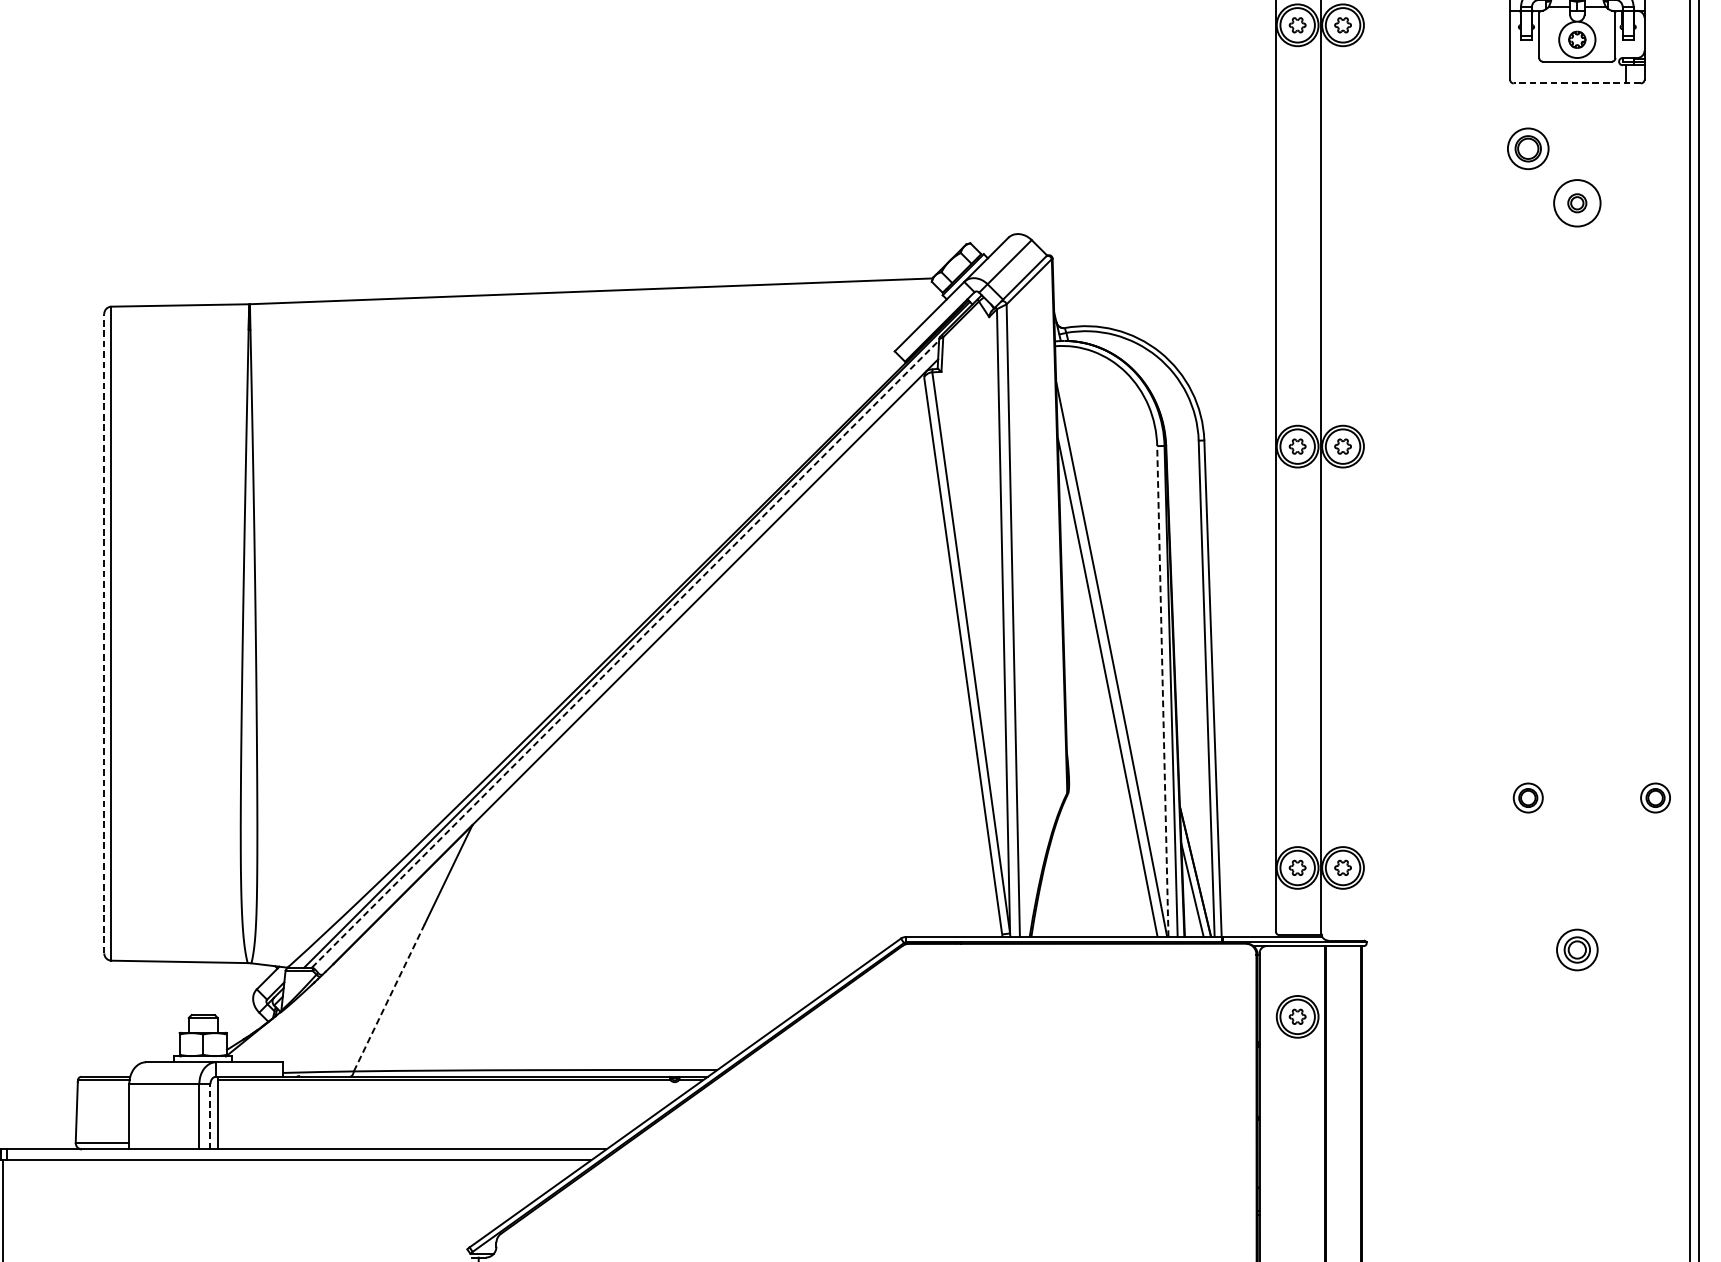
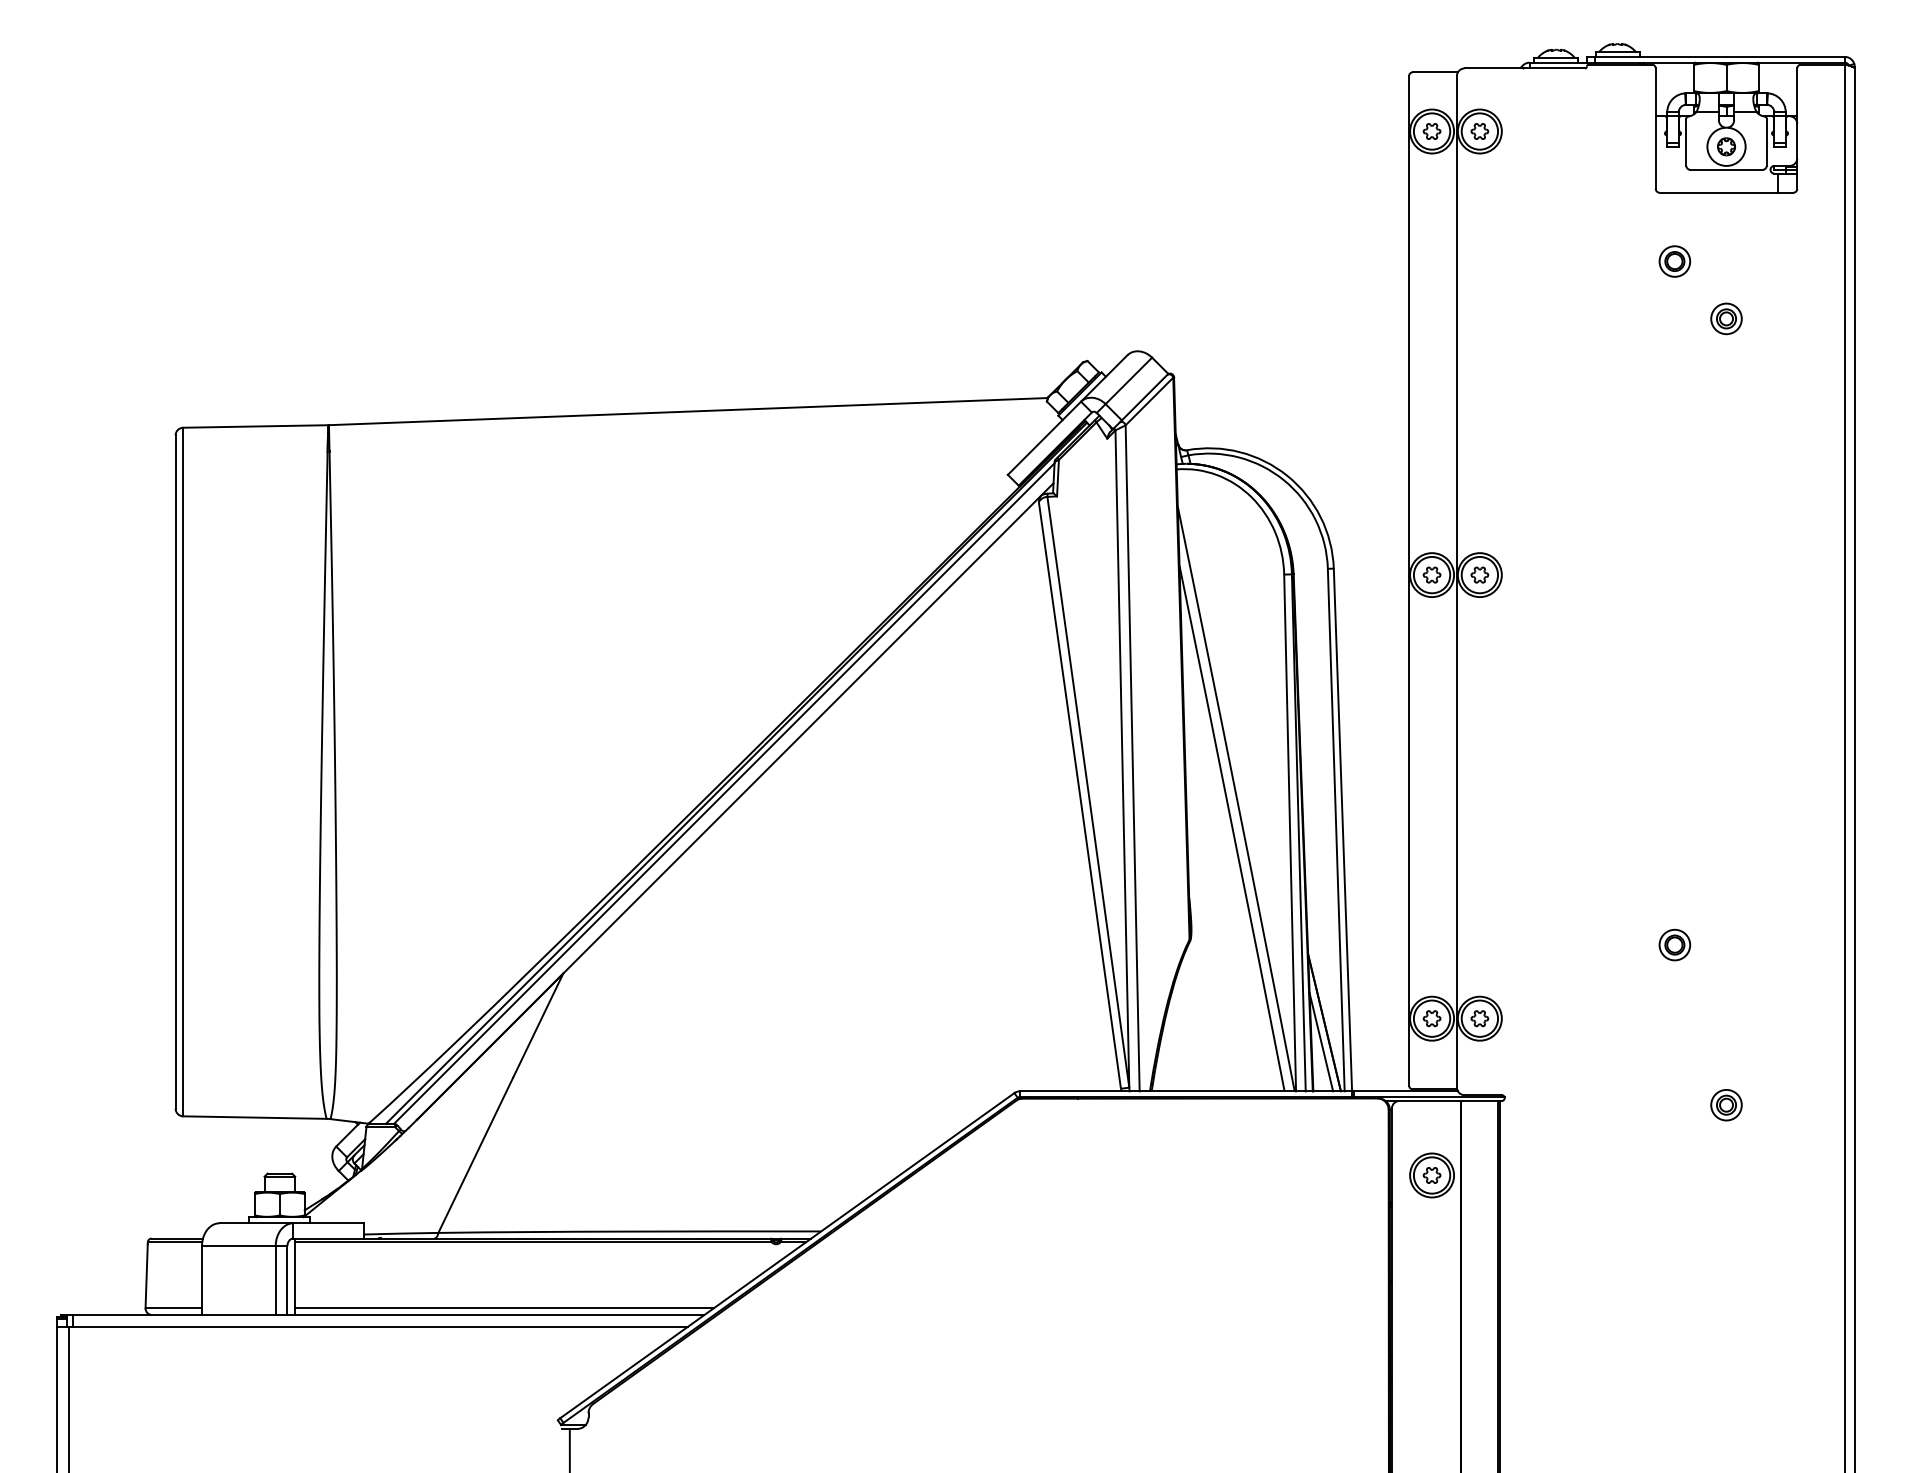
line: (1577, 83) -> (1726, 192), dashed -> solid
part: (1527, 148) -> (1674, 261), size x0.71
circle: (1577, 202) -> (1726, 318), size x0.62
line: (104, 634) -> (175, 772), dashed -> solid
line: (625, 654) -> (724, 793), dashed -> solid
line: (1163, 691) -> (1290, 832), dashed -> solid
part: (1655, 797) -> (1808, 944), removed
part: (1577, 950) -> (1726, 1105), size x0.71
line: (389, 996) -> (475, 1154), dashed -> solid
line: (210, 1116) -> (287, 1280), dashed -> solid
line: (416, 1143) -> (504, 1308), added

